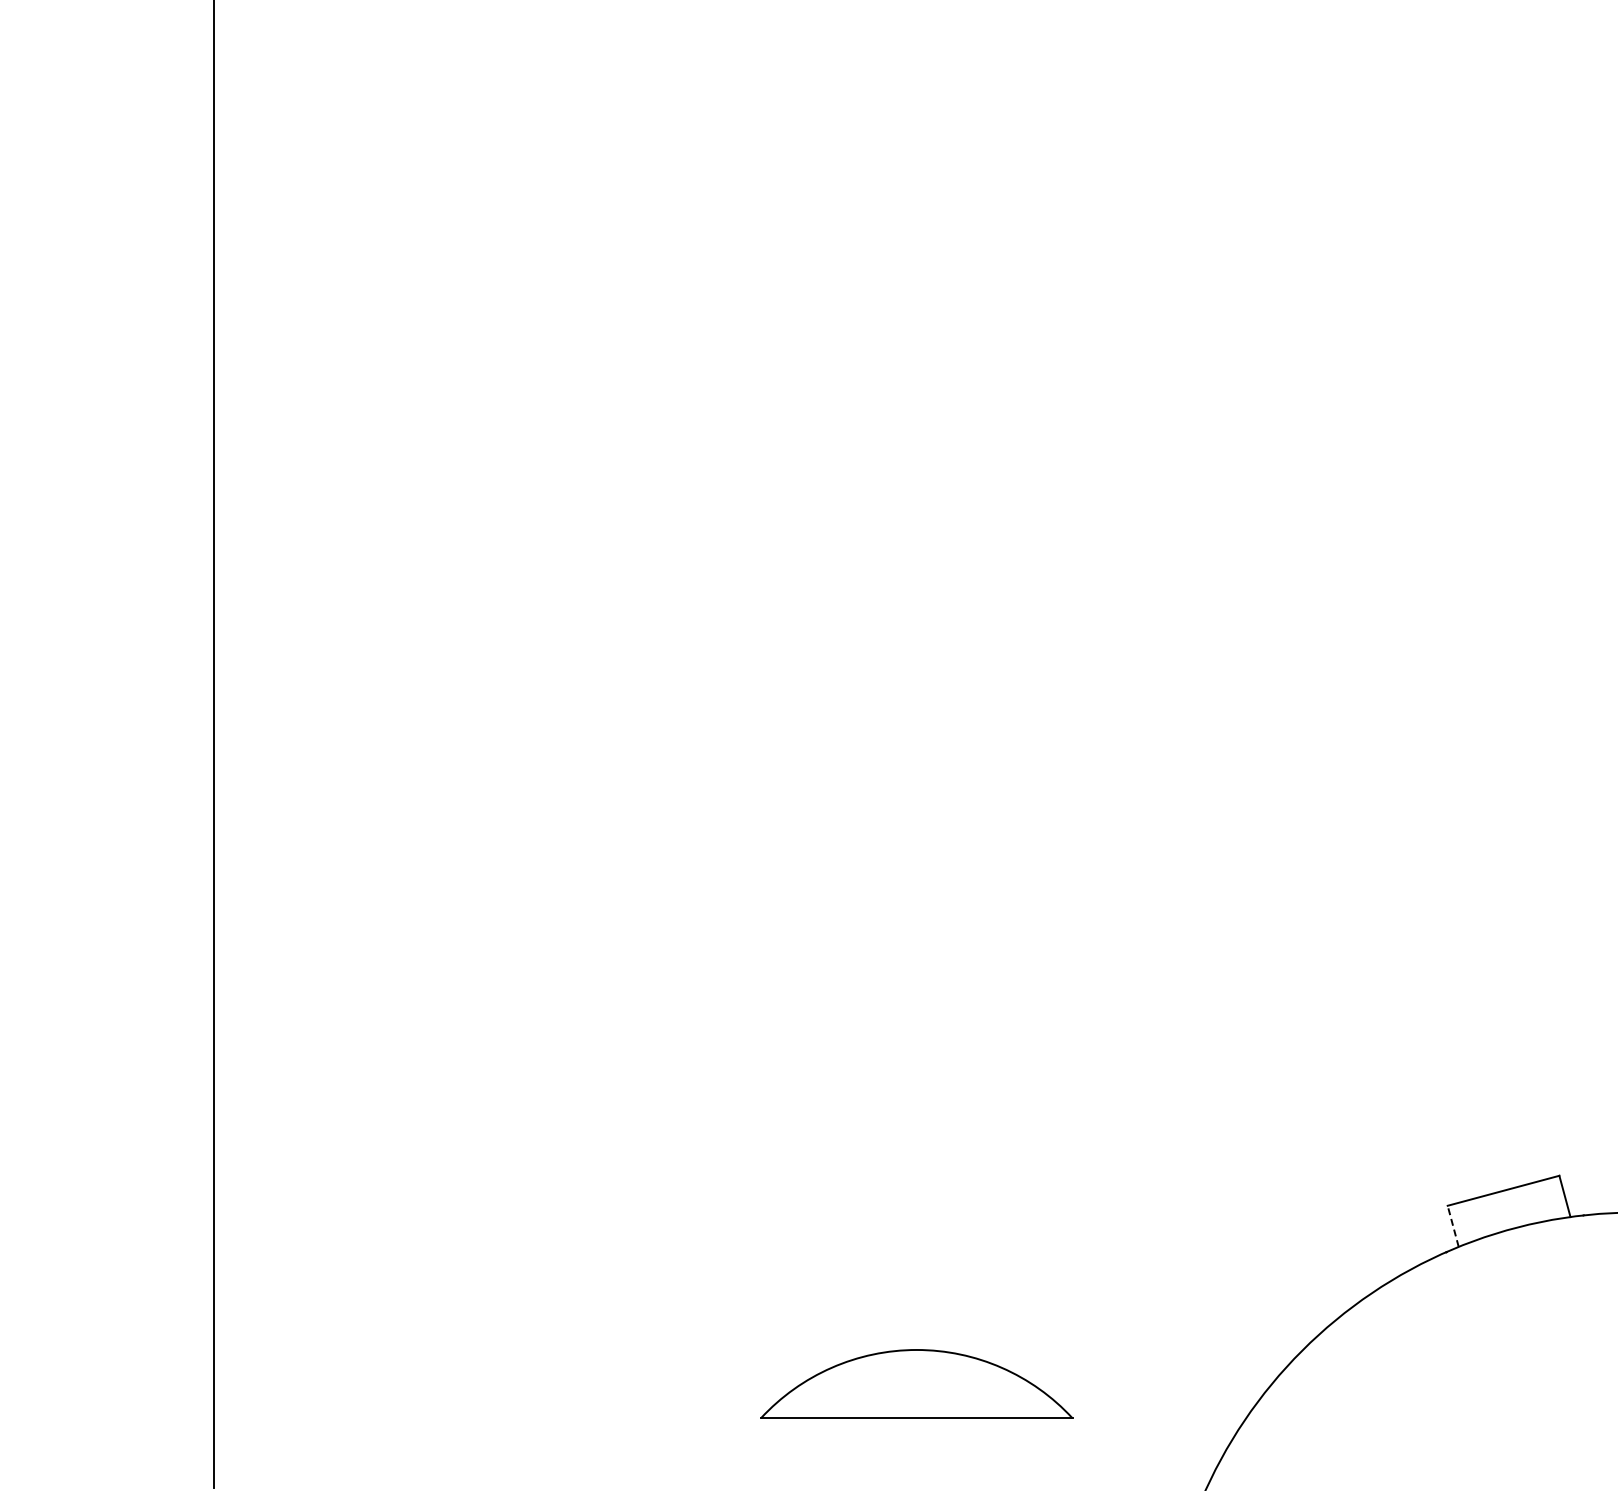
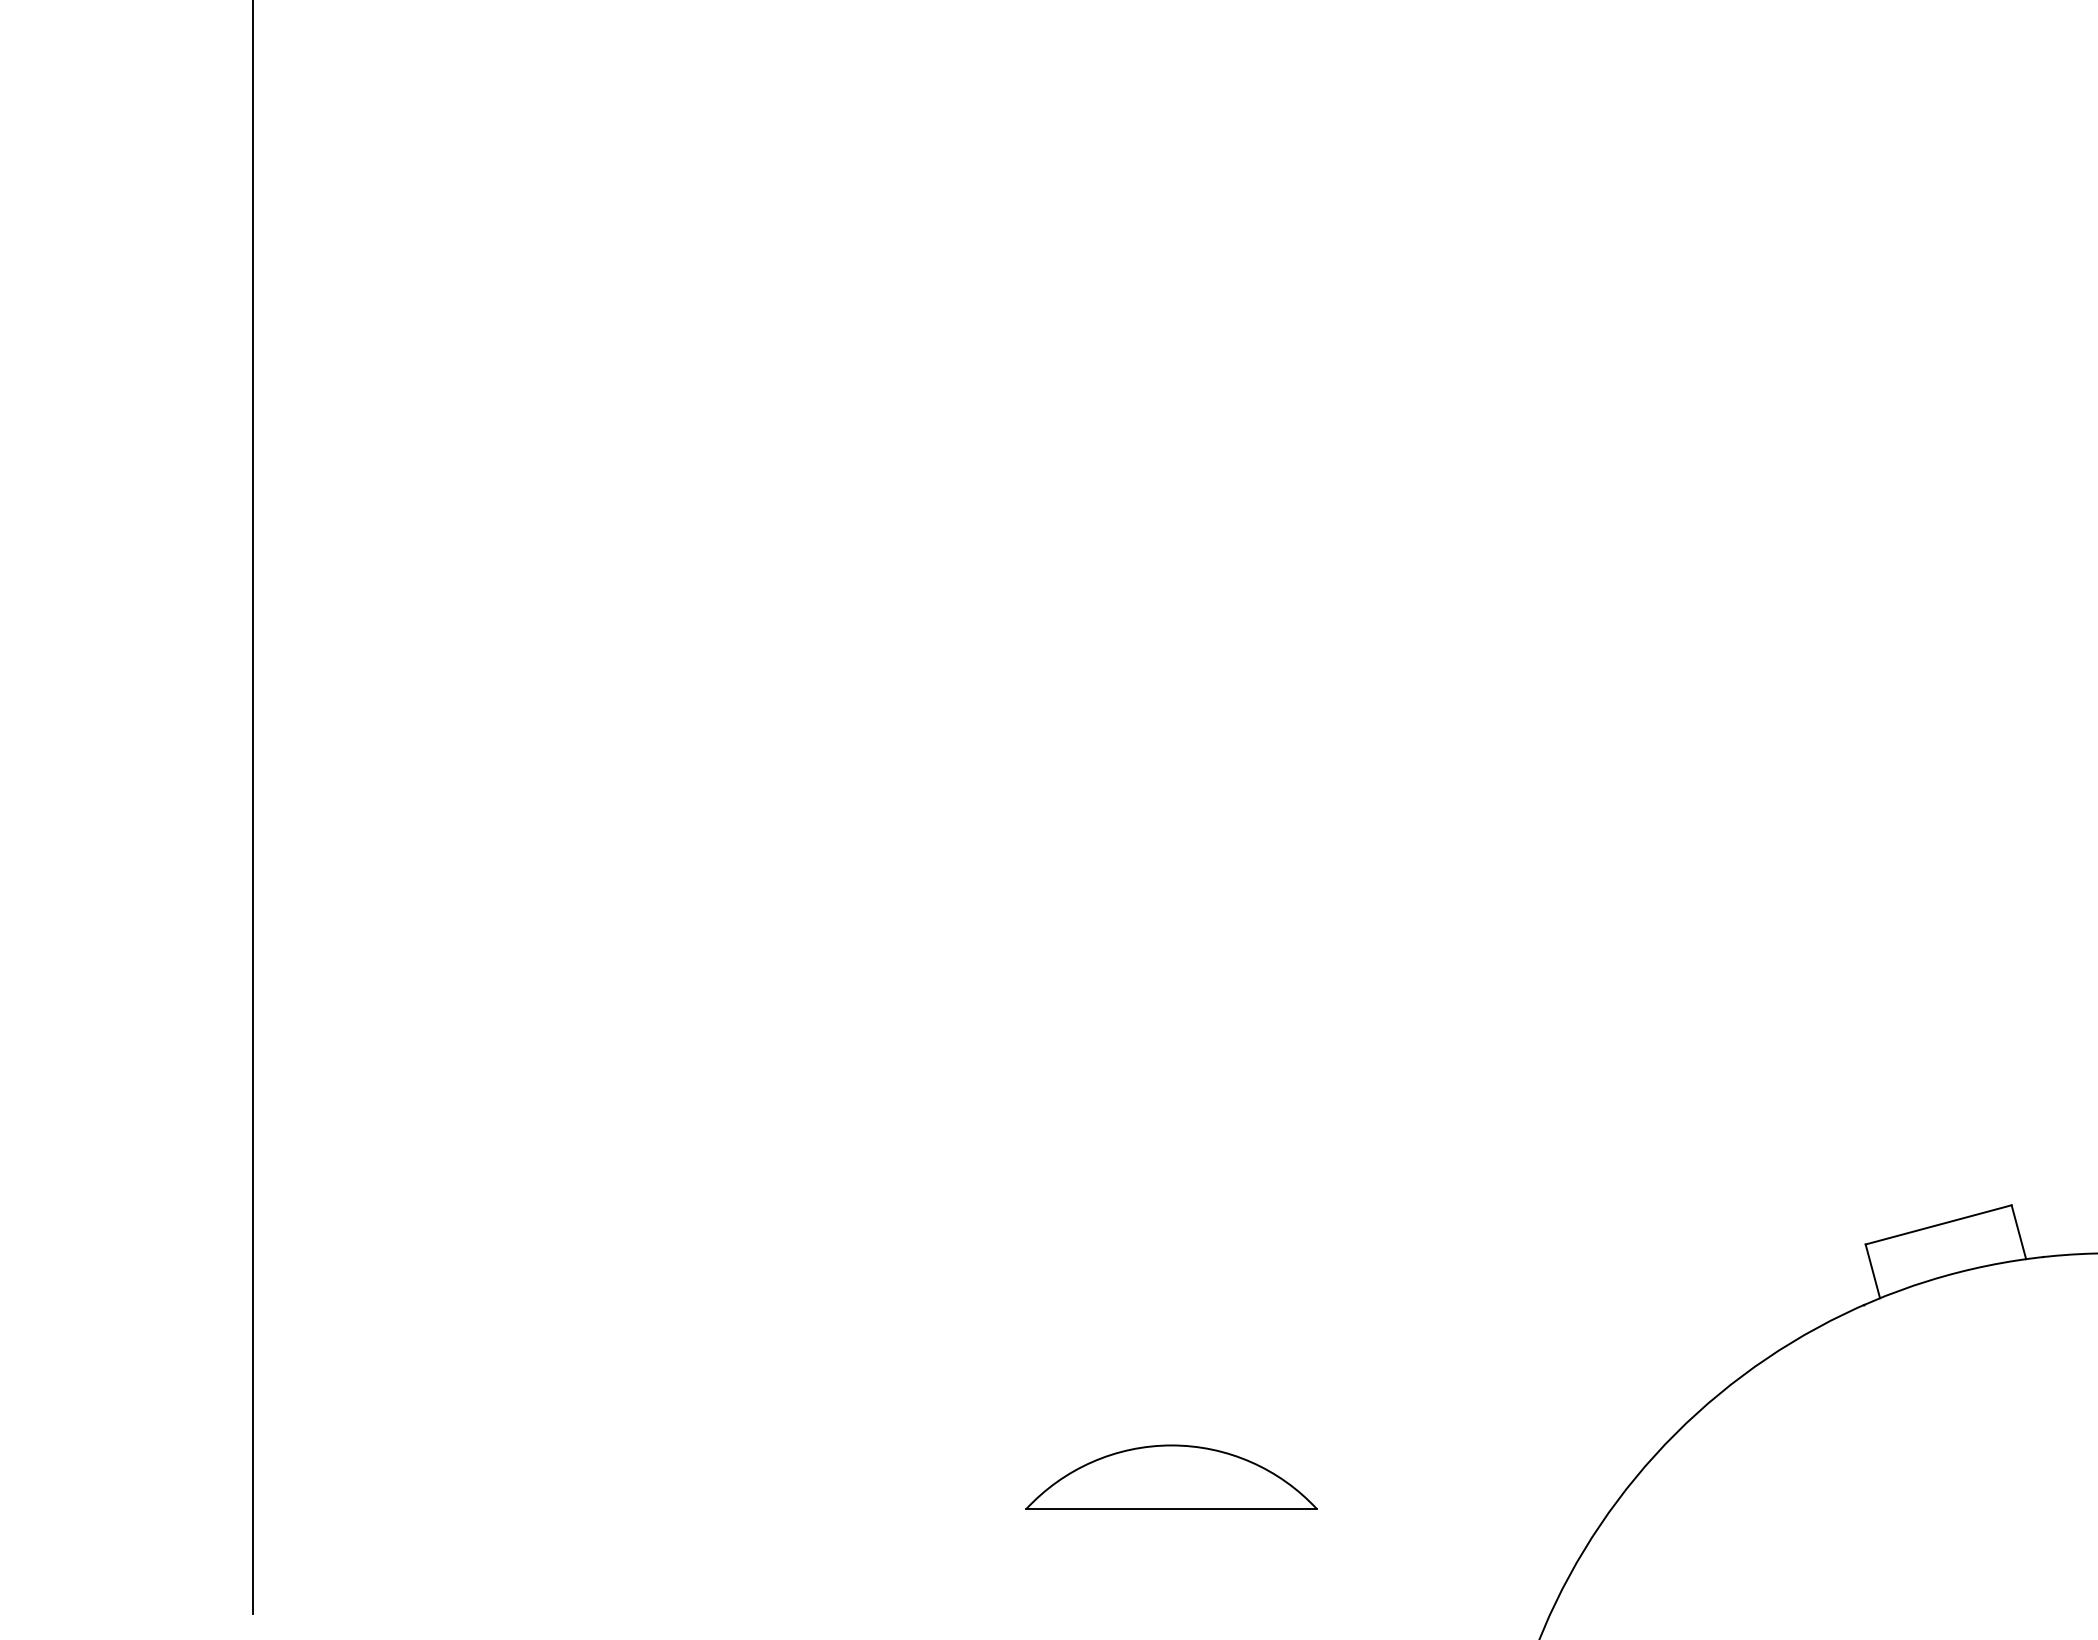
line: (1453, 1225) -> (1873, 1270), dashed -> solid
part: (916, 1383) -> (1171, 1476), size x0.71

